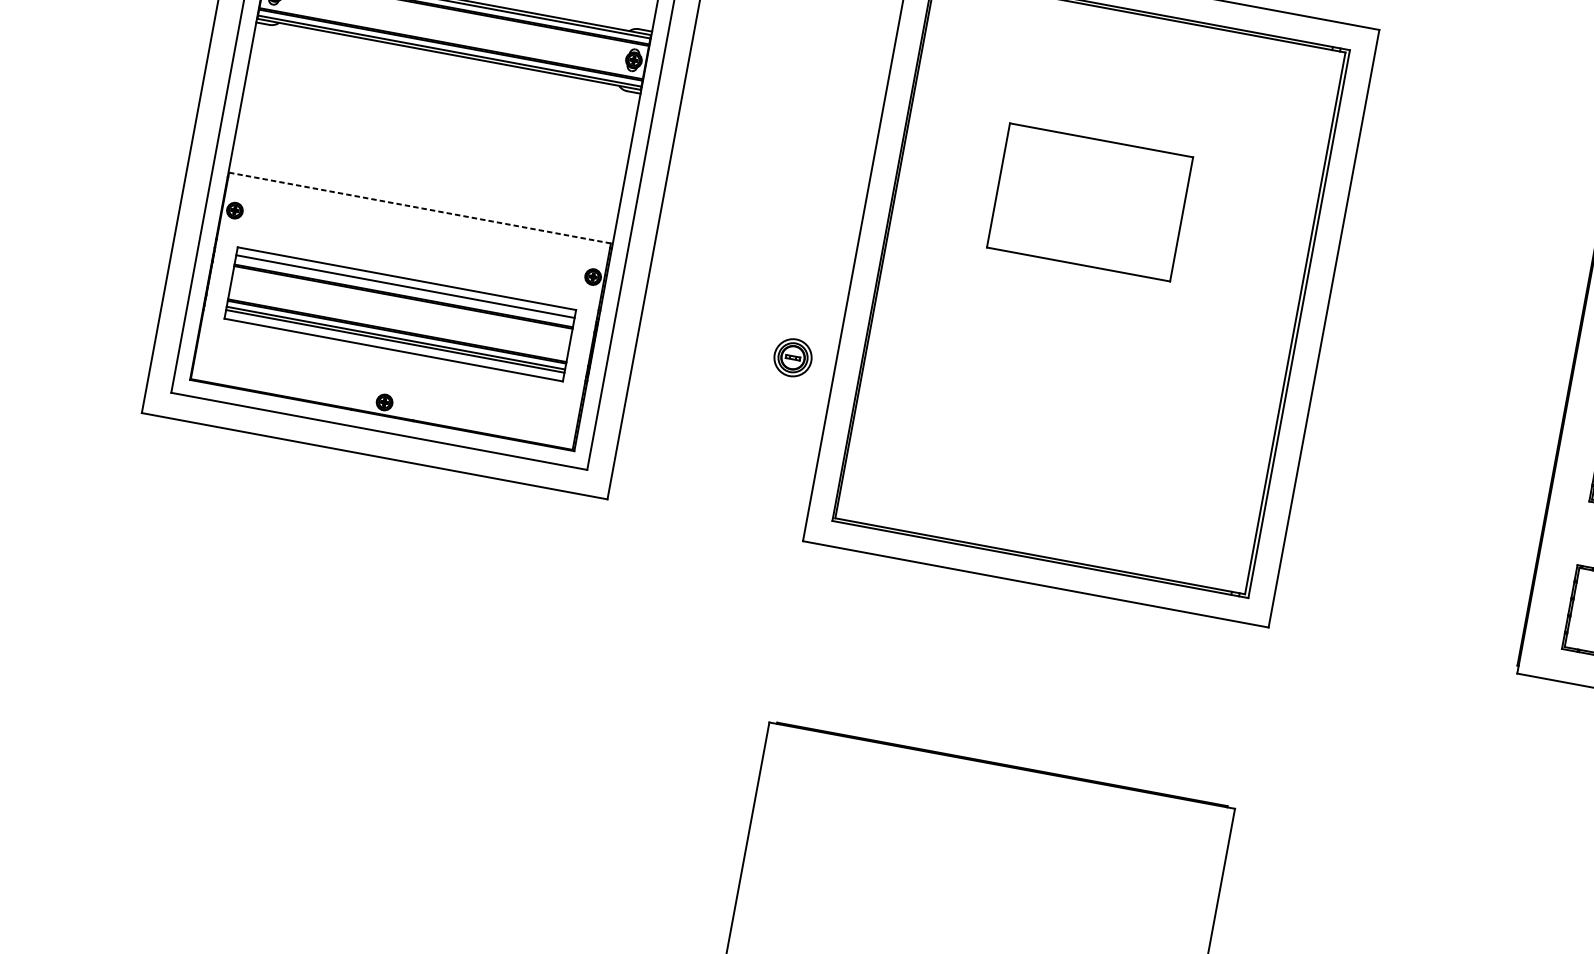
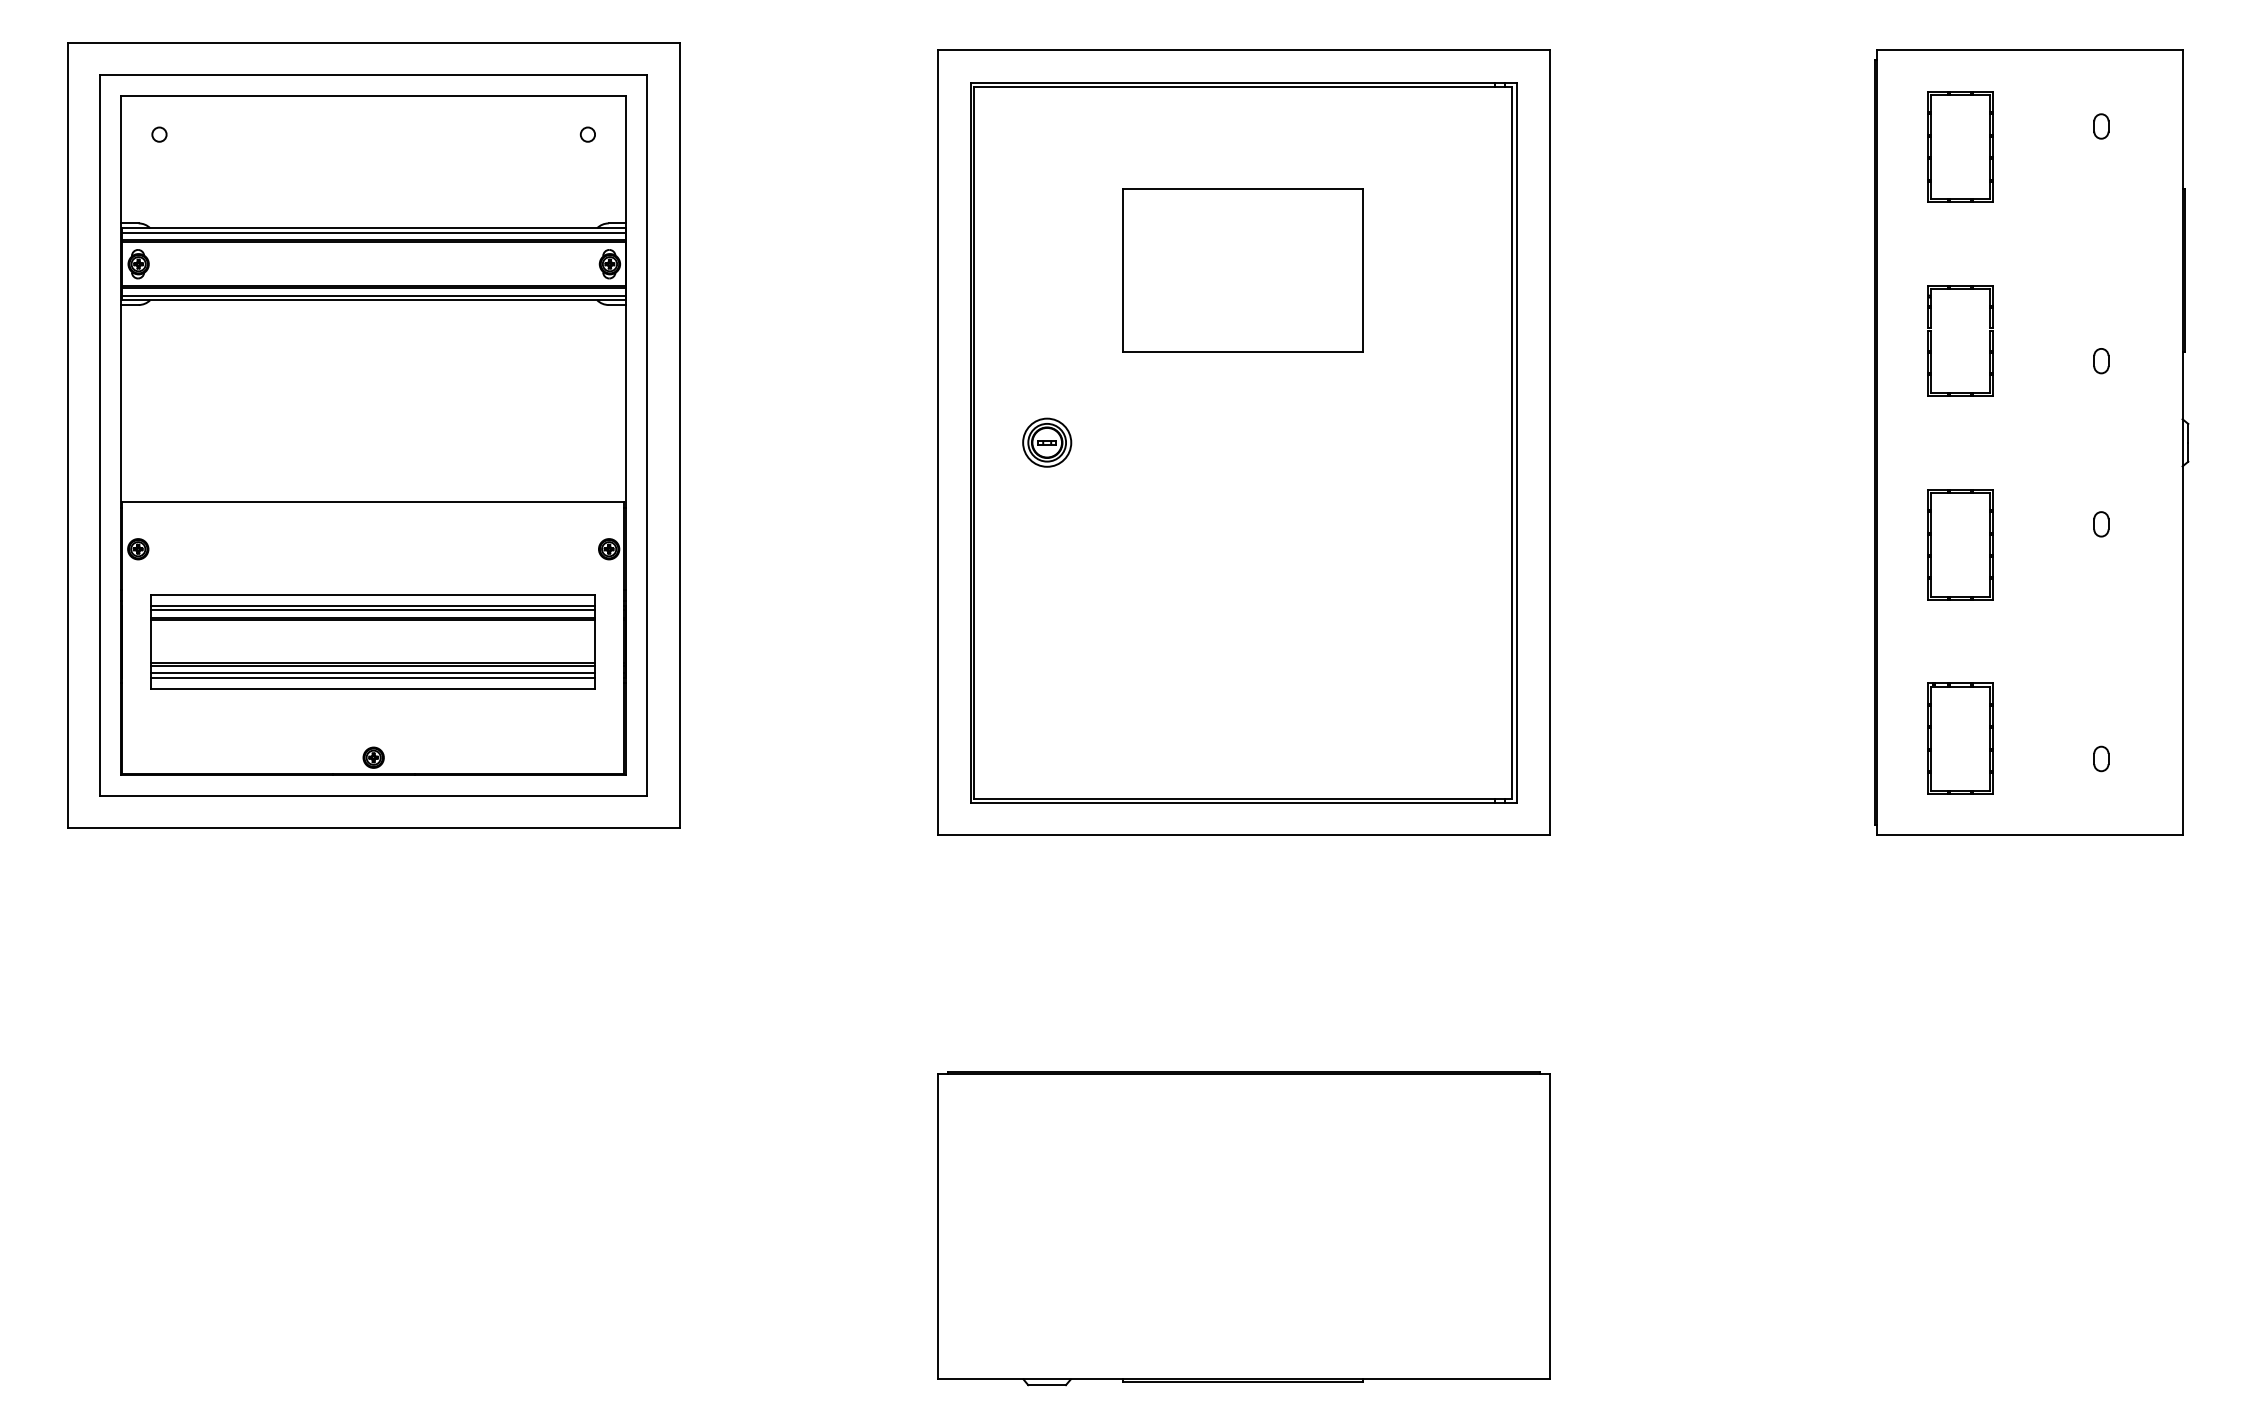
part: (1089, 202) -> (1242, 270), moved
line: (419, 208) -> (372, 502), dashed -> solid
line: (404, 290) -> (372, 610), added
part: (793, 357) -> (1047, 442), moved

